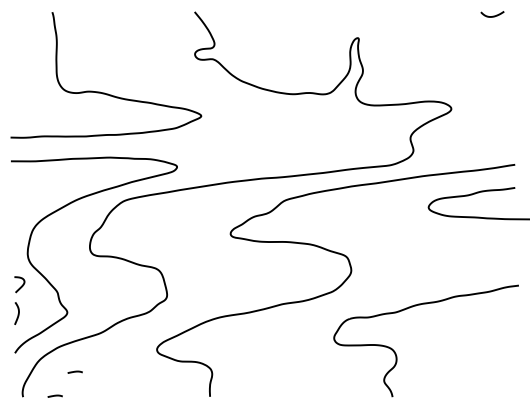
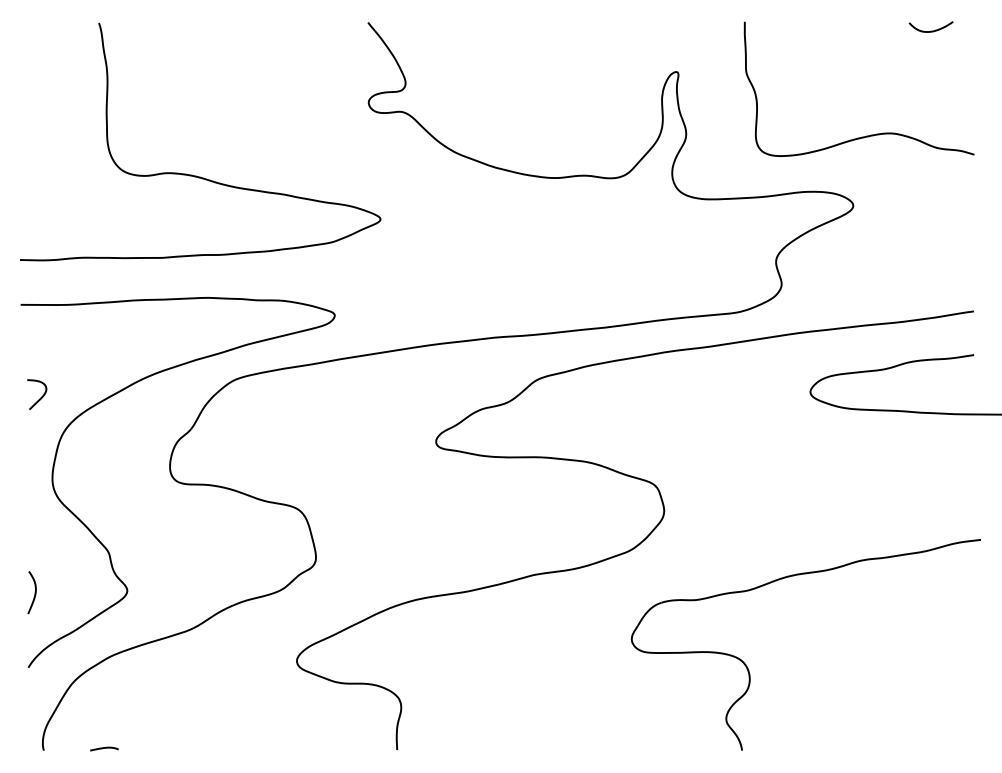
curve: (461, 70) -> (872, 133), added
curve: (21, 285) -> (40, 395), moved
curve: (74, 371) -> (140, 702), removed

